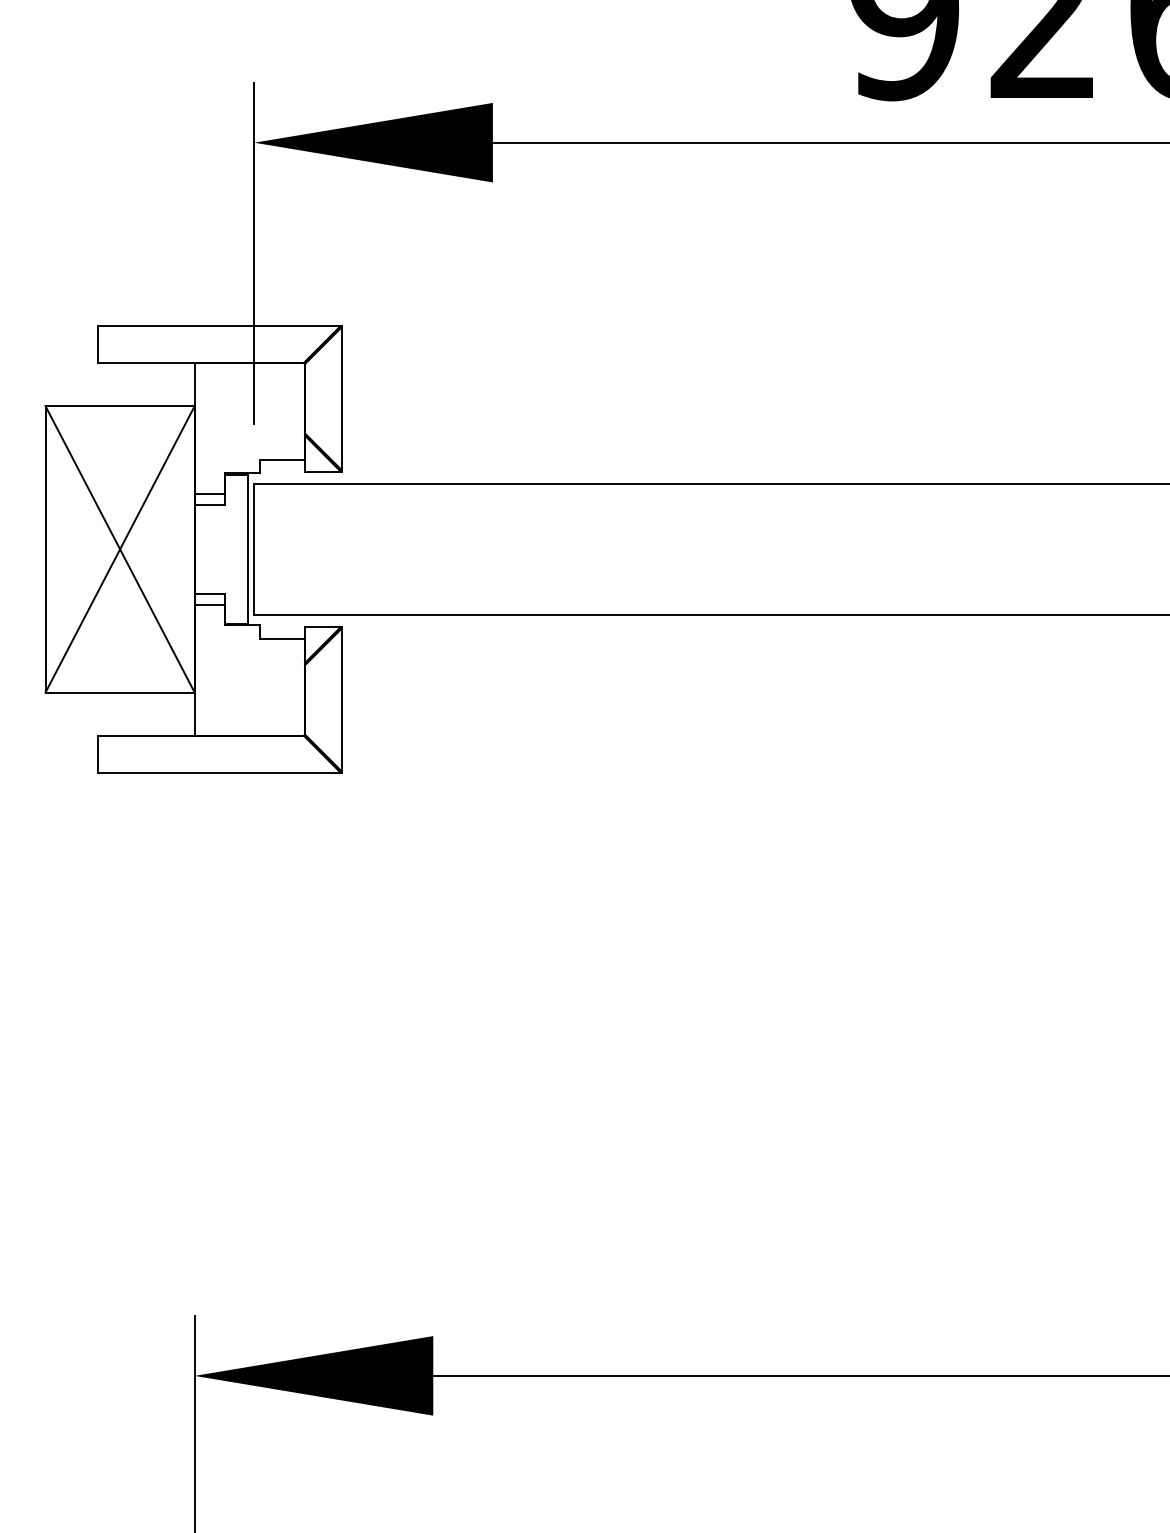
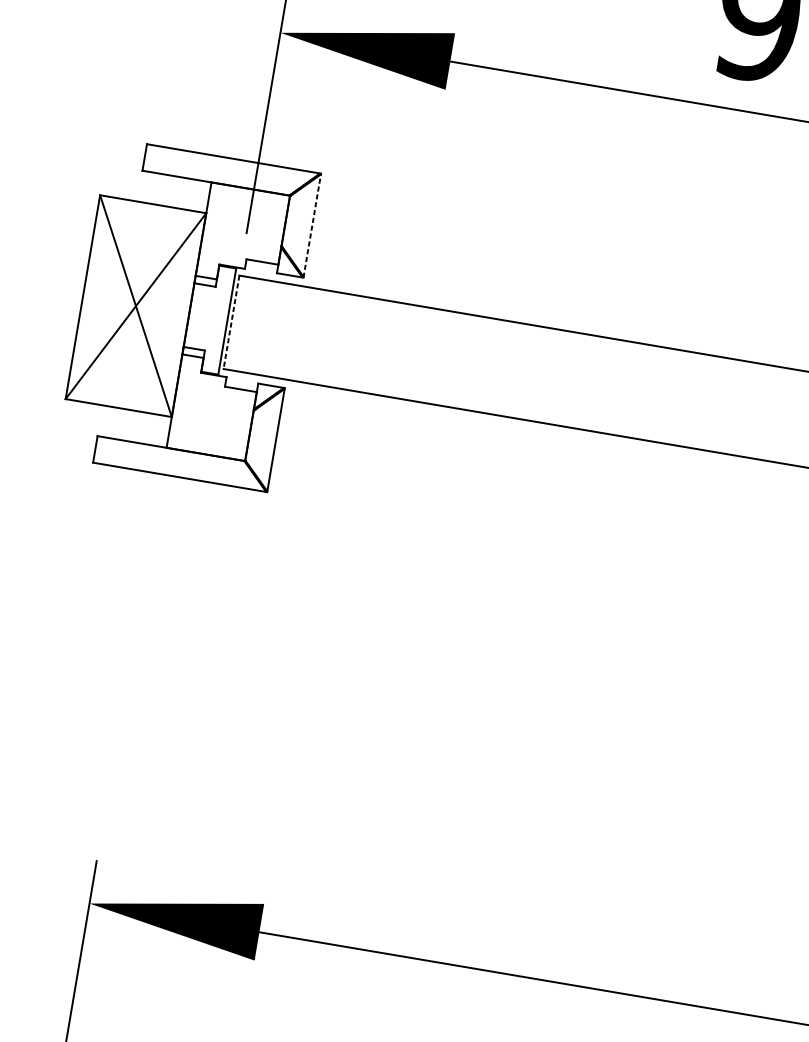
line: (342, 398) -> (312, 225), solid -> dashed
line: (254, 549) -> (231, 322), solid -> dashed

